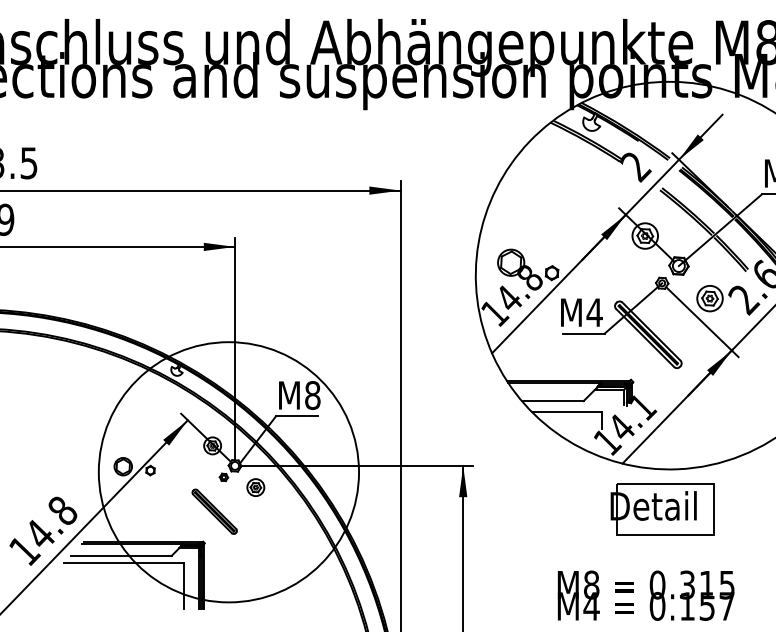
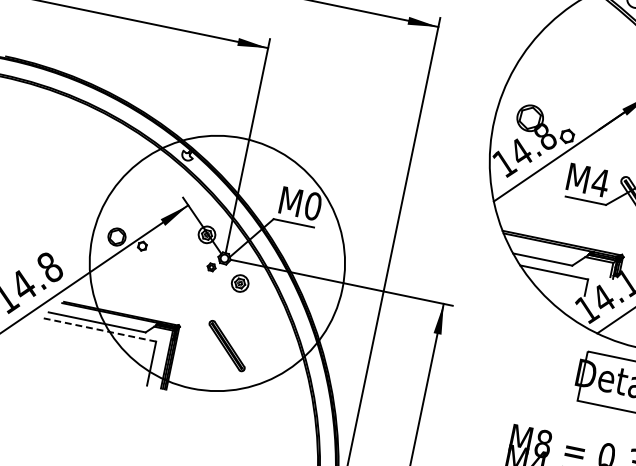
text: (312, 395) -> (312, 206), M8 -> M0
part: (214, 511) -> (226, 345), moved
line: (123, 562) -> (98, 329), solid -> dashed

